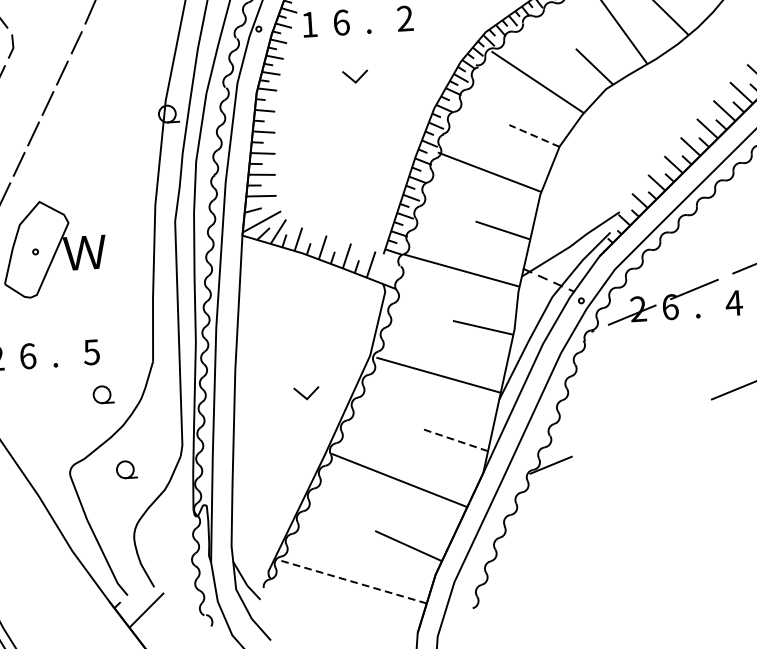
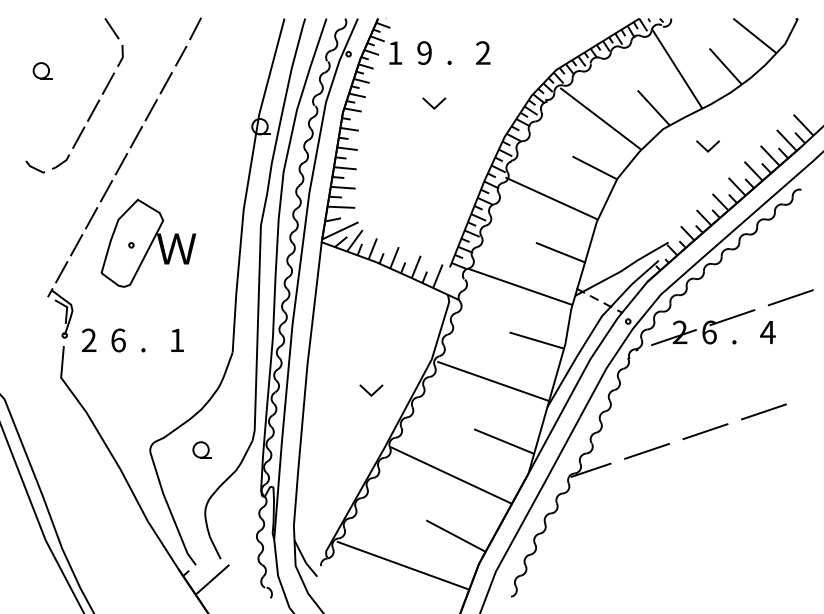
text: (341, 22) -> (424, 52), 6 -> 9
line: (653, 106) -> (705, 147), added
line: (534, 135) -> (594, 167), dashed -> solid
text: (91, 352) -> (176, 340), 5 -> 1
part: (102, 394) -> (184, 379), removed
line: (672, 415) -> (705, 431), added
line: (453, 439) -> (503, 441), dashed -> solid
line: (610, 441) -> (646, 451), added
line: (352, 581) -> (402, 565), dashed -> solid

